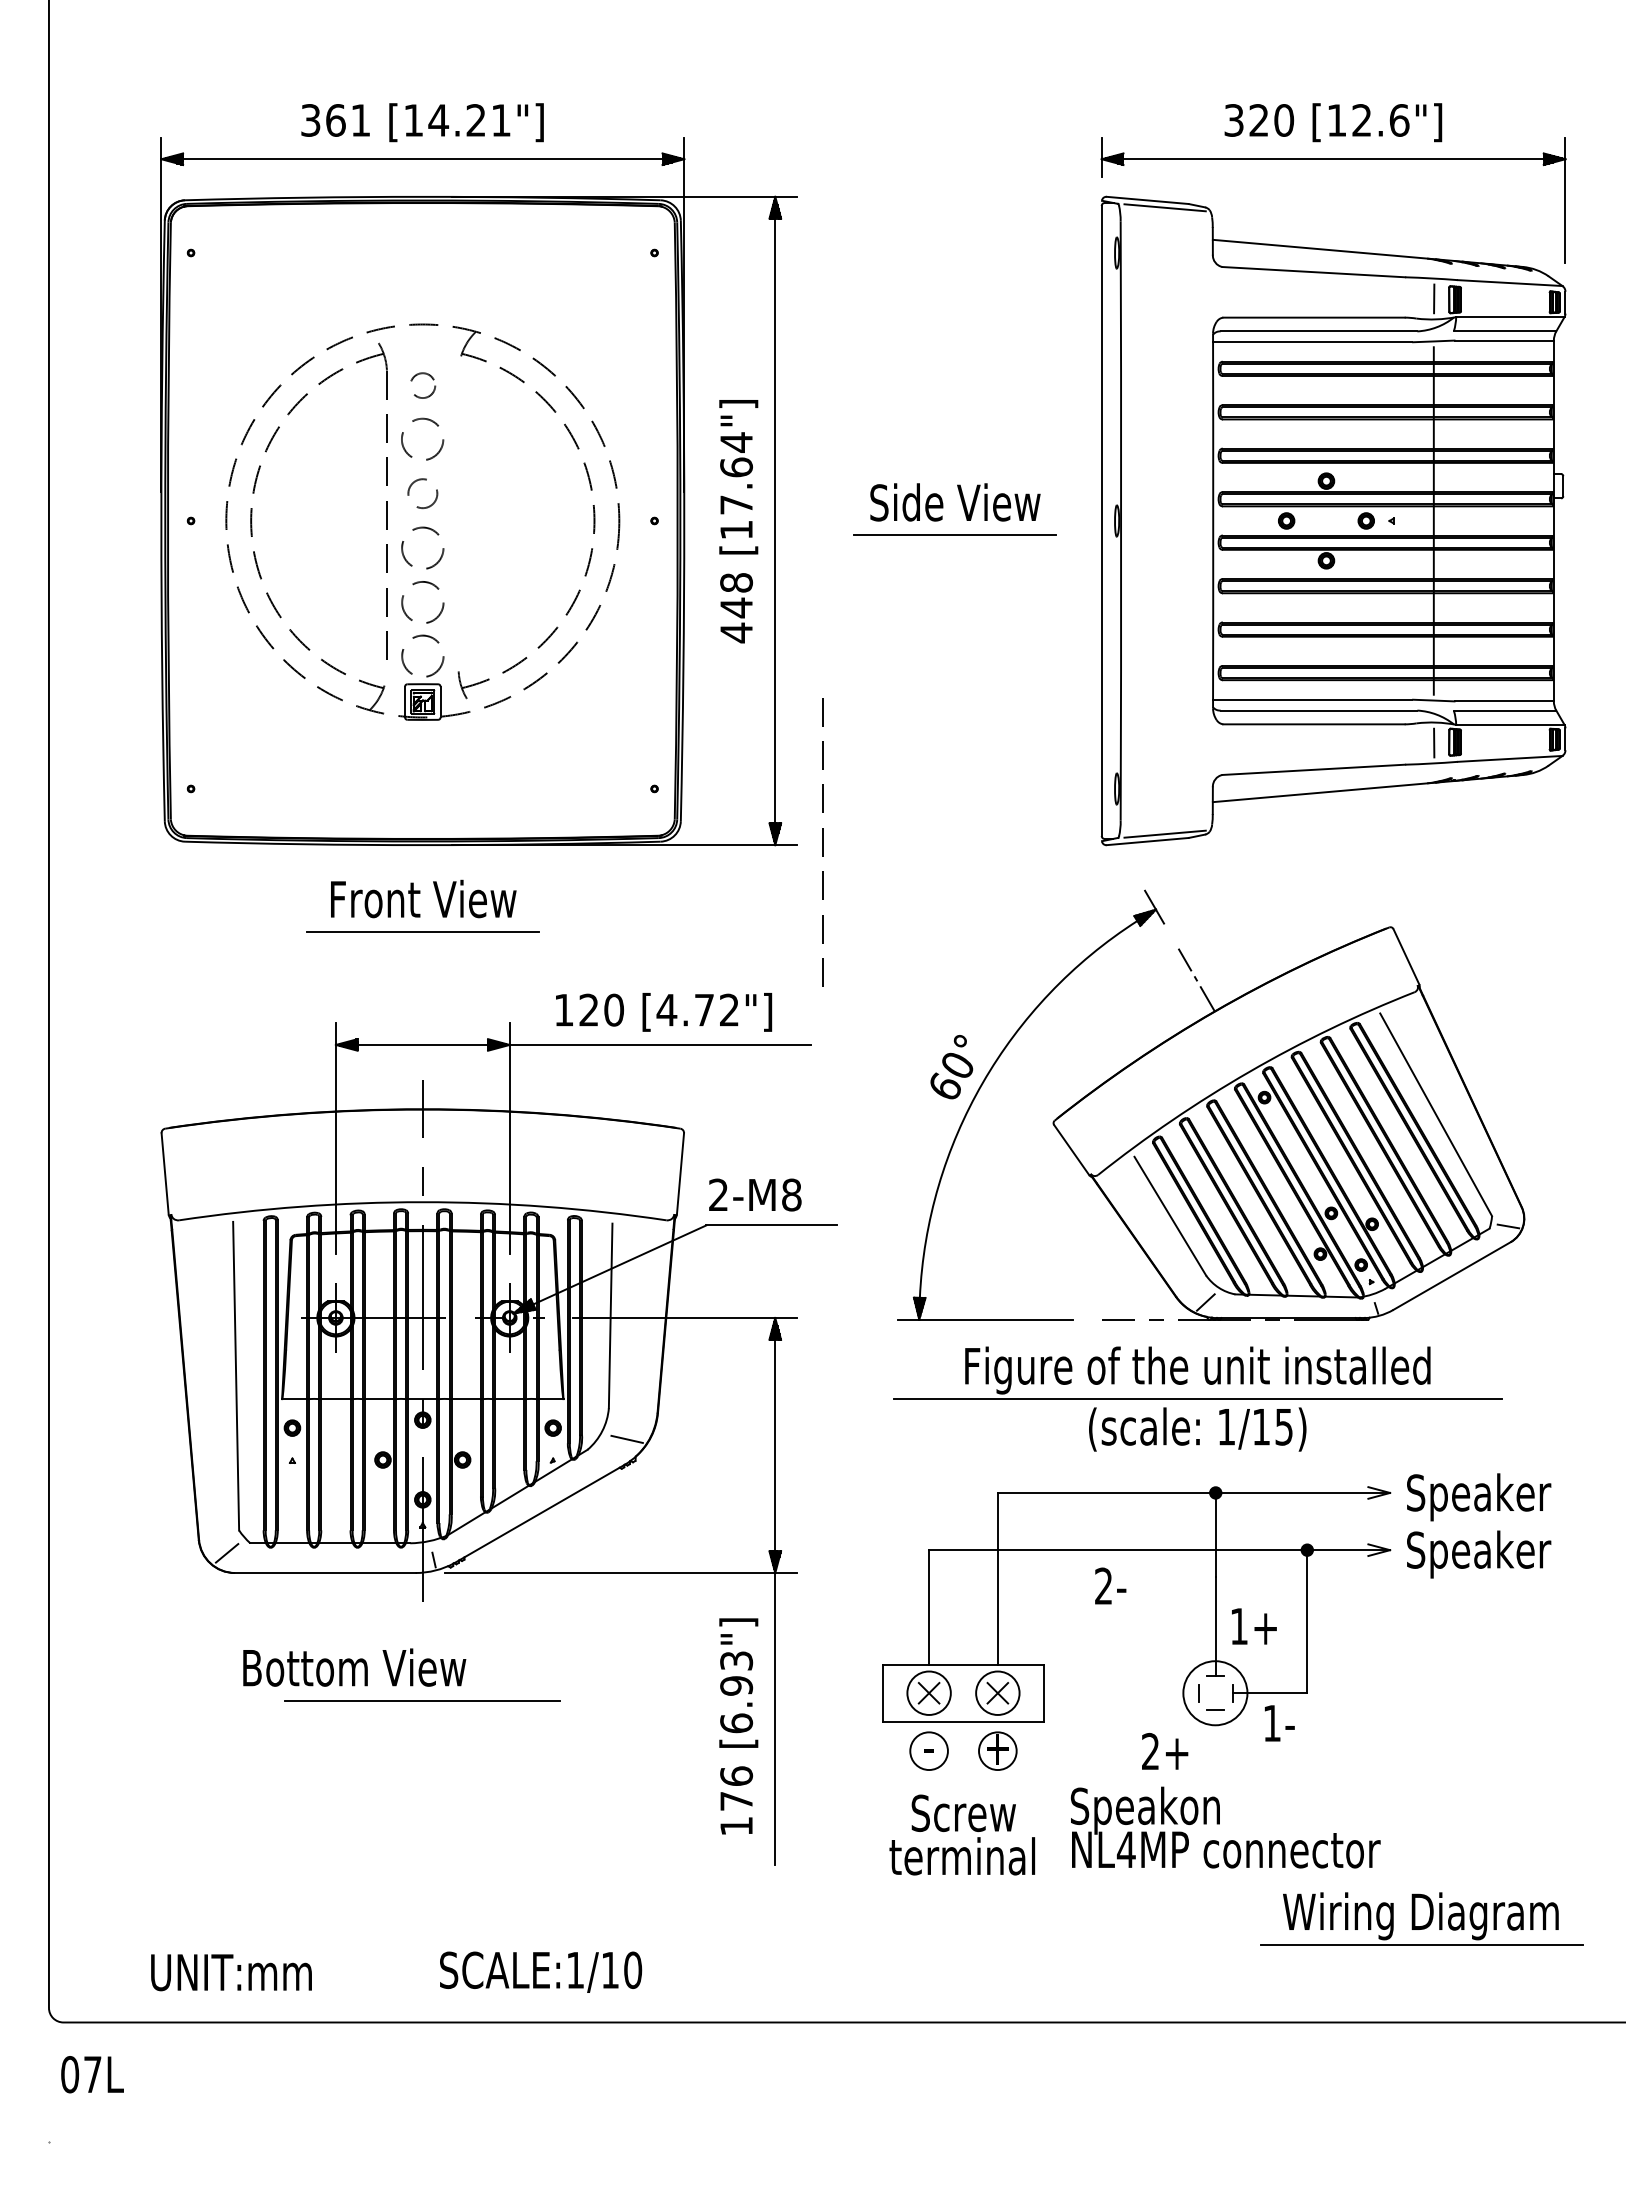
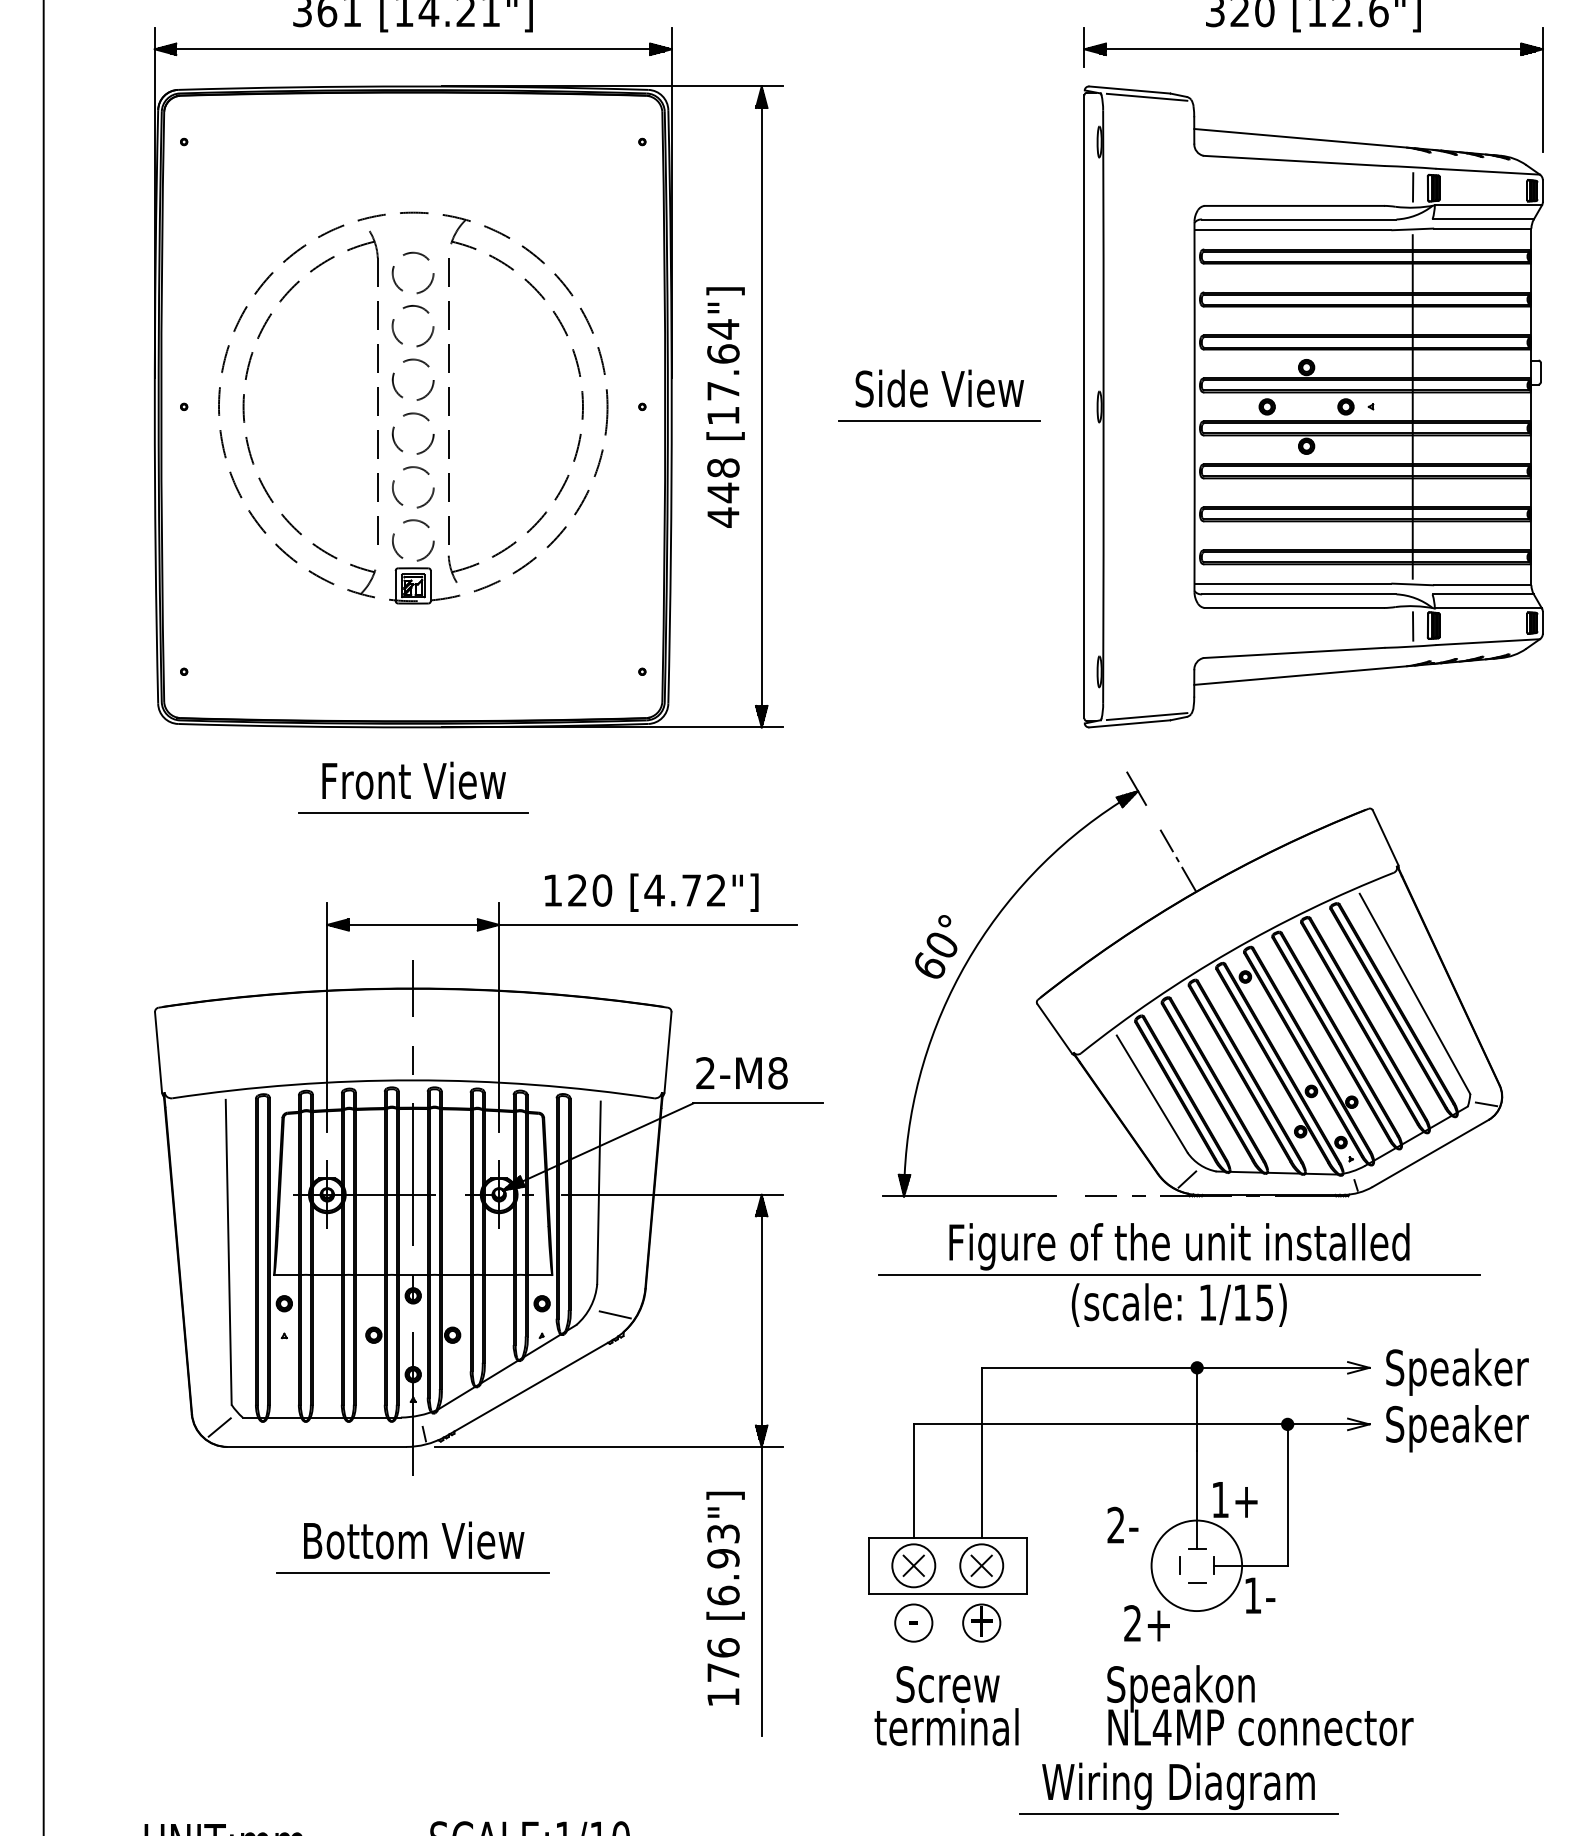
circle: (422, 385) -> (412, 272), size x1.67
circle: (422, 493) -> (412, 379), size x1.43
line: (822, 842) -> (448, 401), moved
text: (1110, 1585) -> (1122, 1524), moved
text: (354, 1667) -> (413, 1540), moved
circle: (1215, 1693) -> (1196, 1566), size x1.43
text: (1225, 1827) -> (1260, 1705), moved
part: (1421, 1918) -> (1179, 1788), moved

